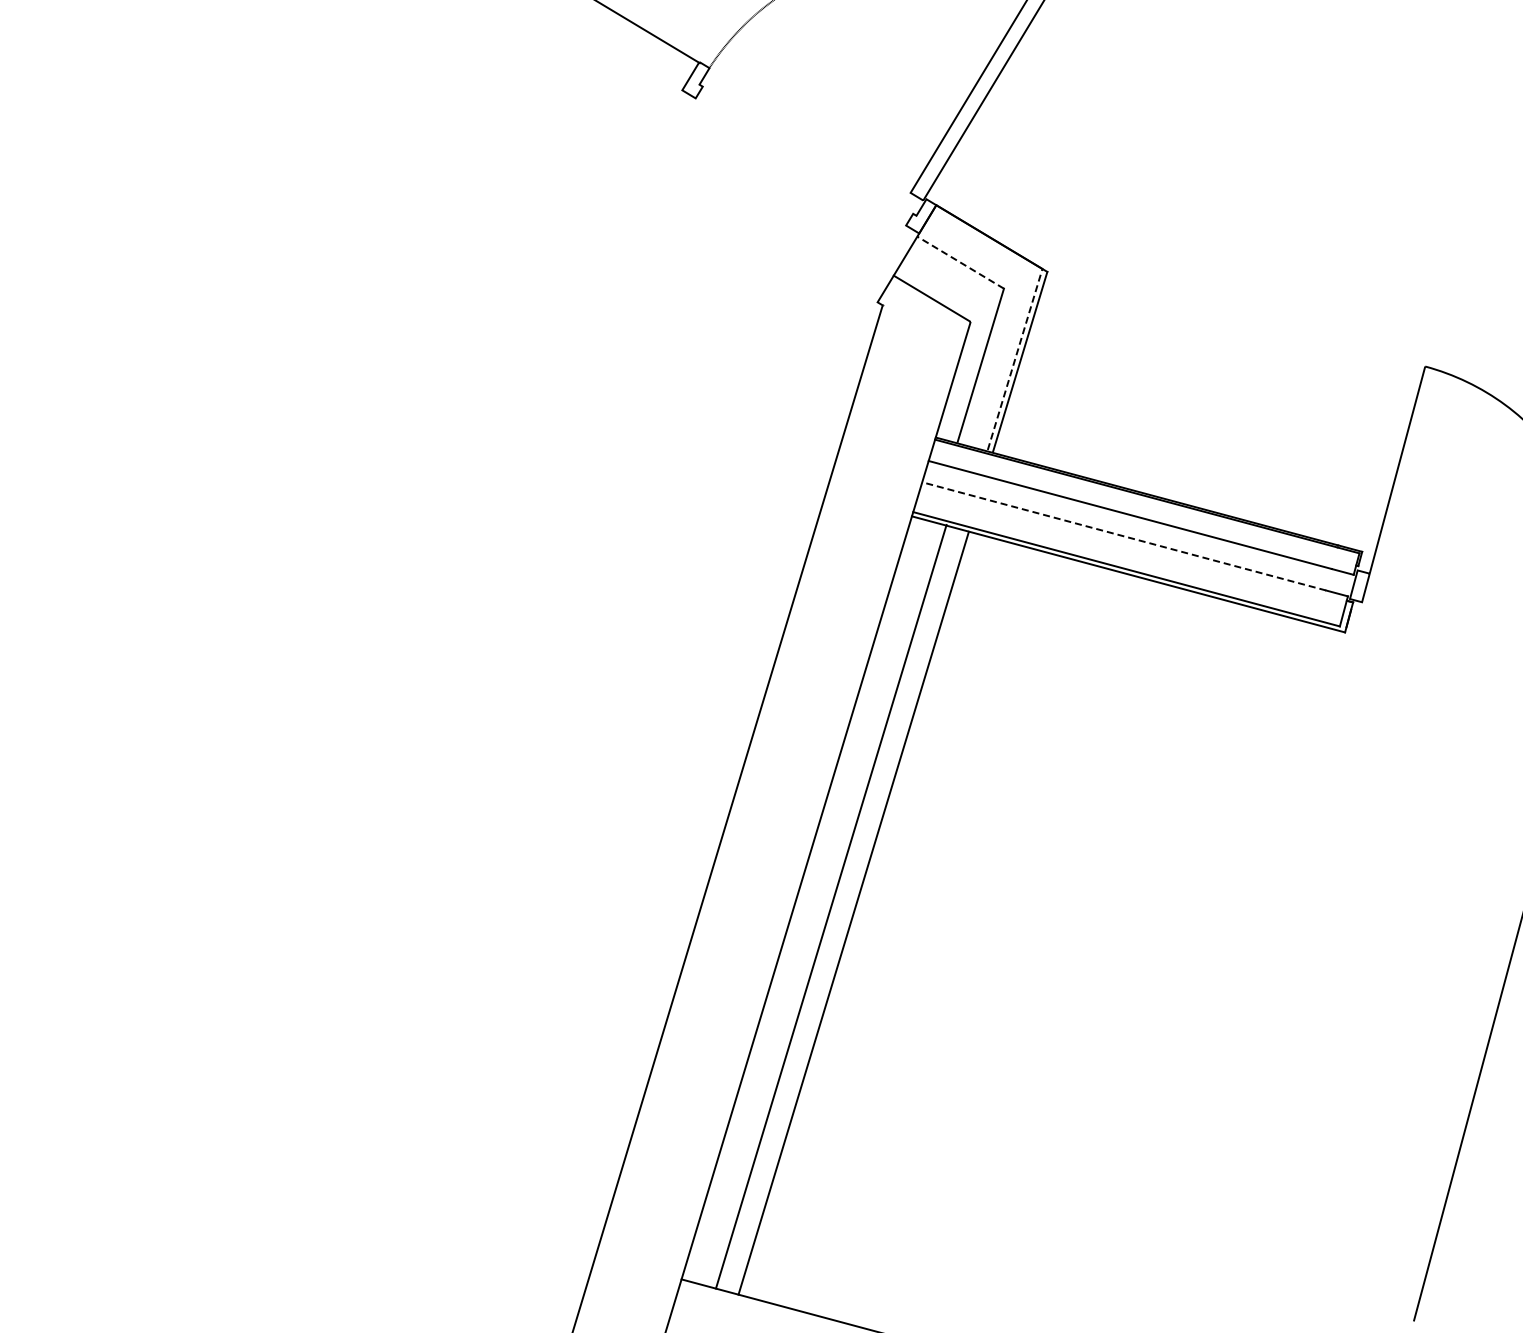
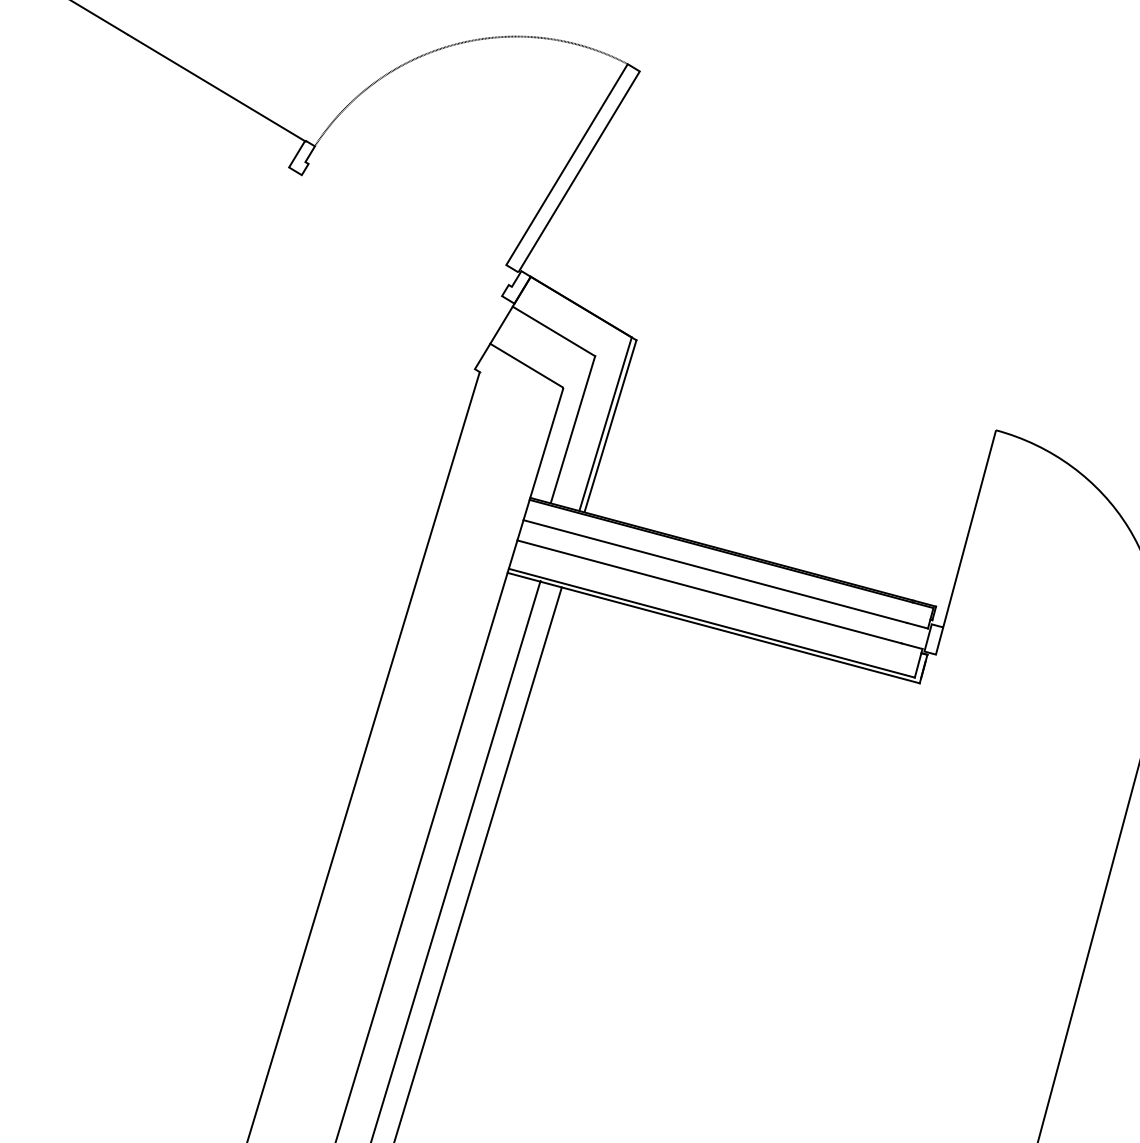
line: (960, 262) -> (553, 331), dashed -> solid
line: (1015, 359) -> (606, 423), dashed -> solid
line: (1123, 536) -> (708, 592), dashed -> solid

